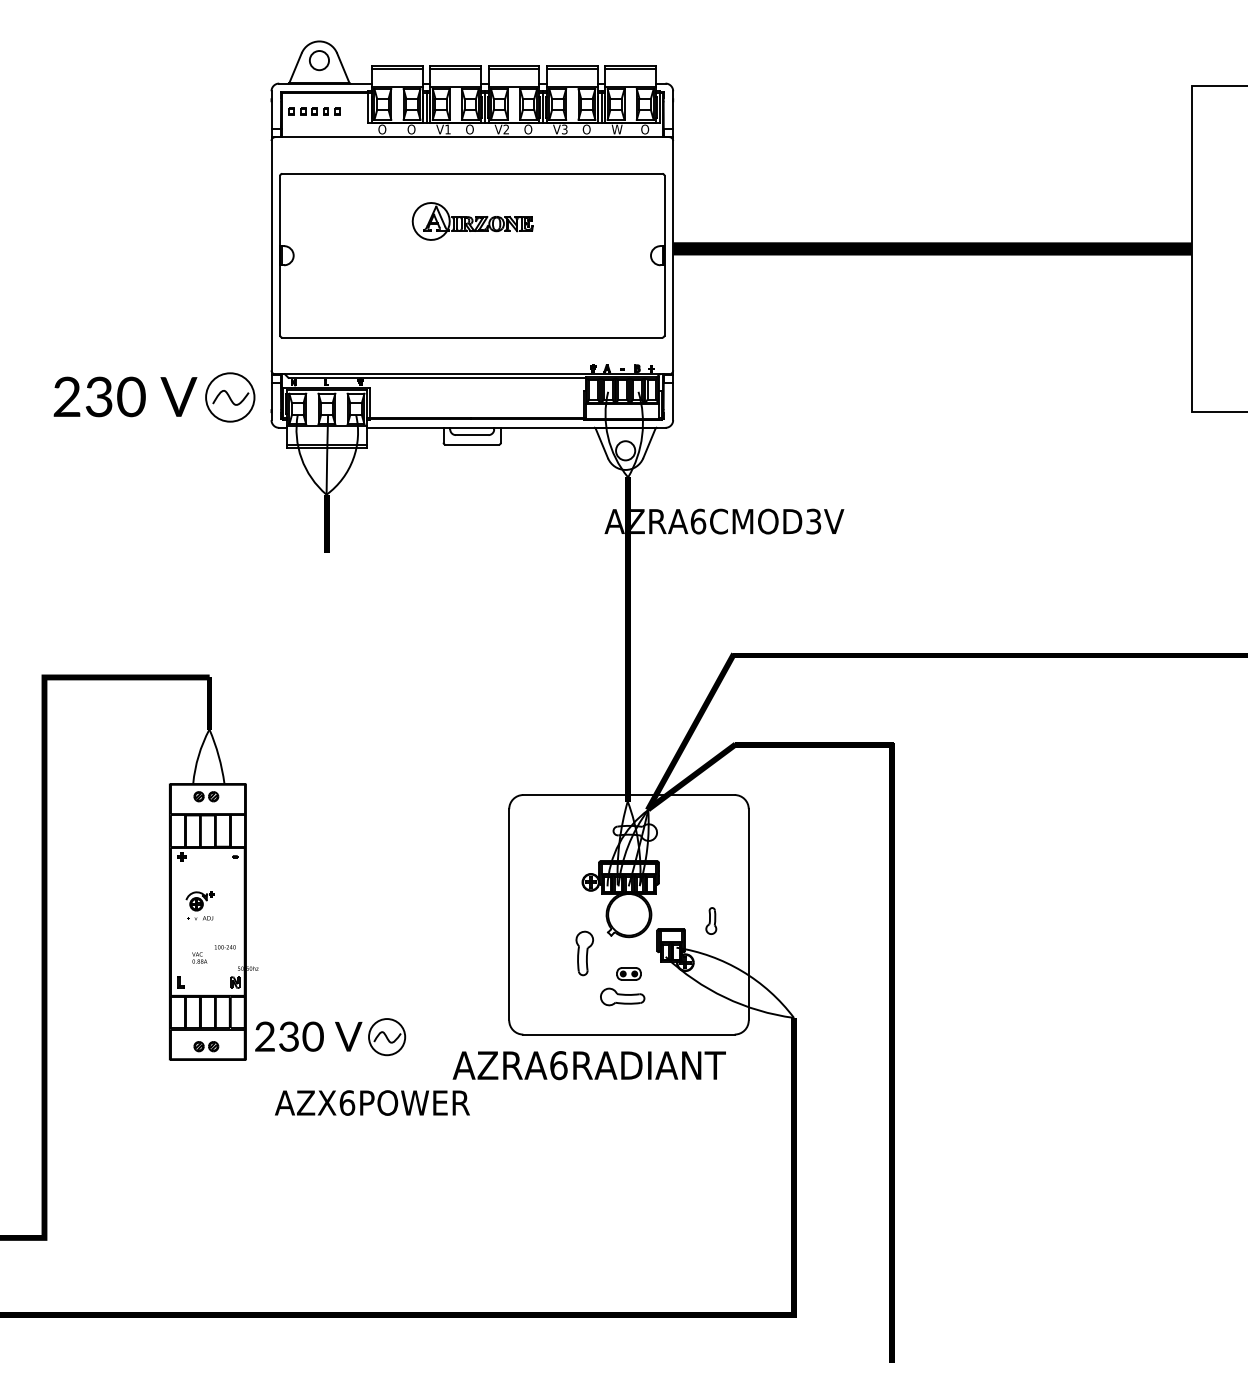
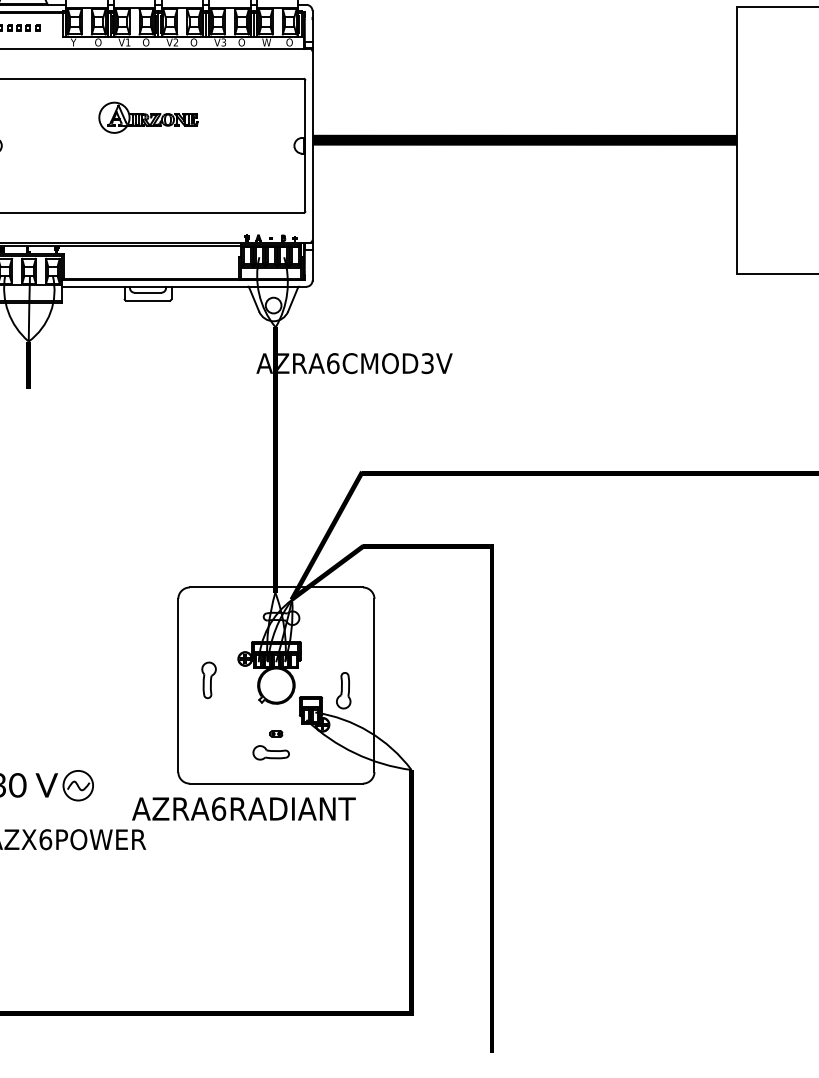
text: (382, 129) -> (74, 42), O -> Y
part: (711, 920) -> (343, 690), size x1.67
part: (584, 953) -> (208, 680), moved
part: (628, 973) -> (275, 733), size x0.62

